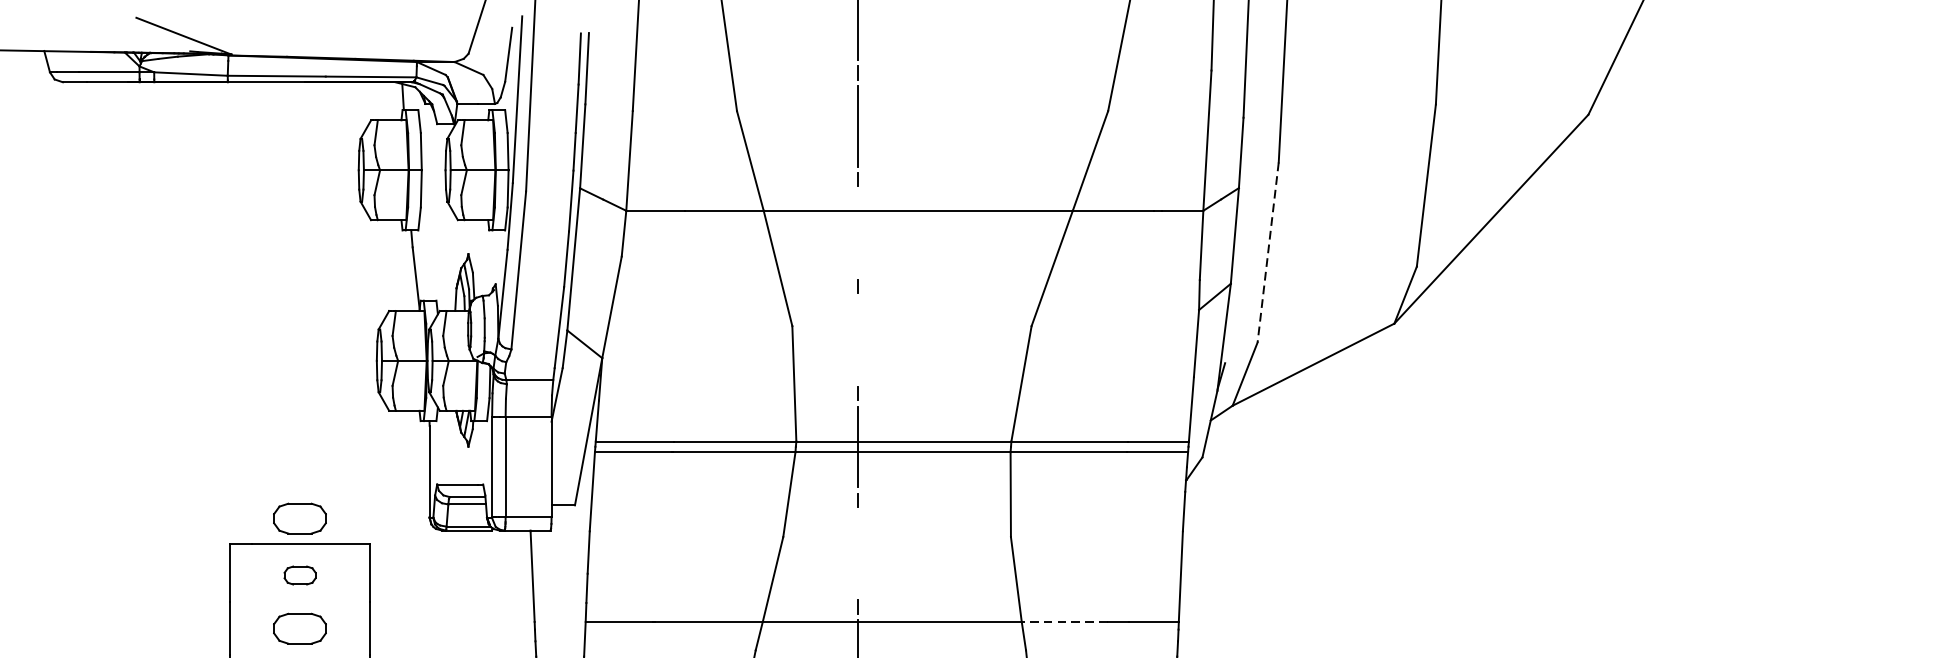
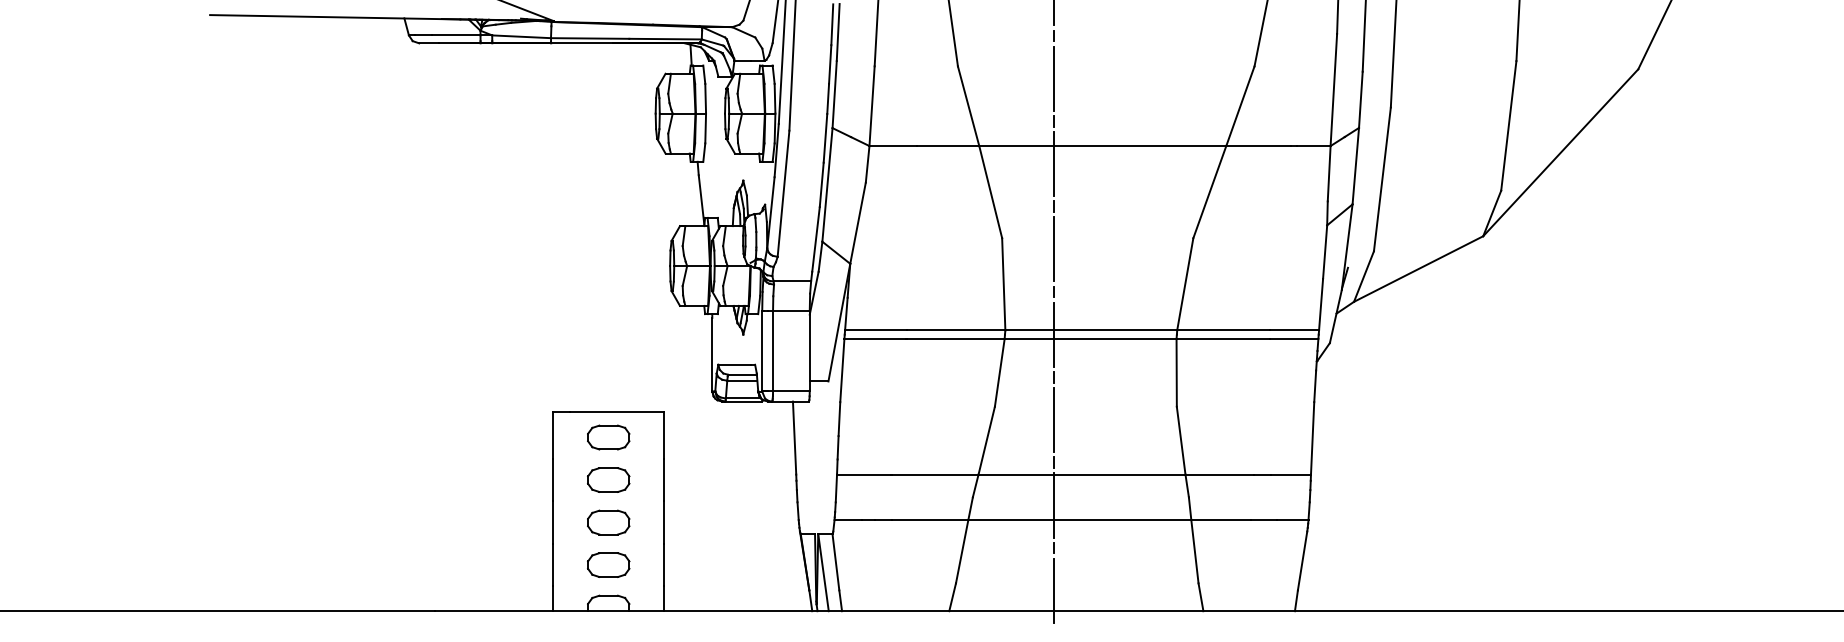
line: (857, 232) -> (1054, 163), added
line: (1268, 252) -> (1382, 179), dashed -> solid
line: (857, 340) -> (1054, 249), added
part: (299, 517) -> (608, 391), removed
line: (857, 554) -> (1054, 420), added
part: (299, 575) -> (608, 437), size x1.67
line: (1064, 621) -> (1219, 474), dashed -> solid

